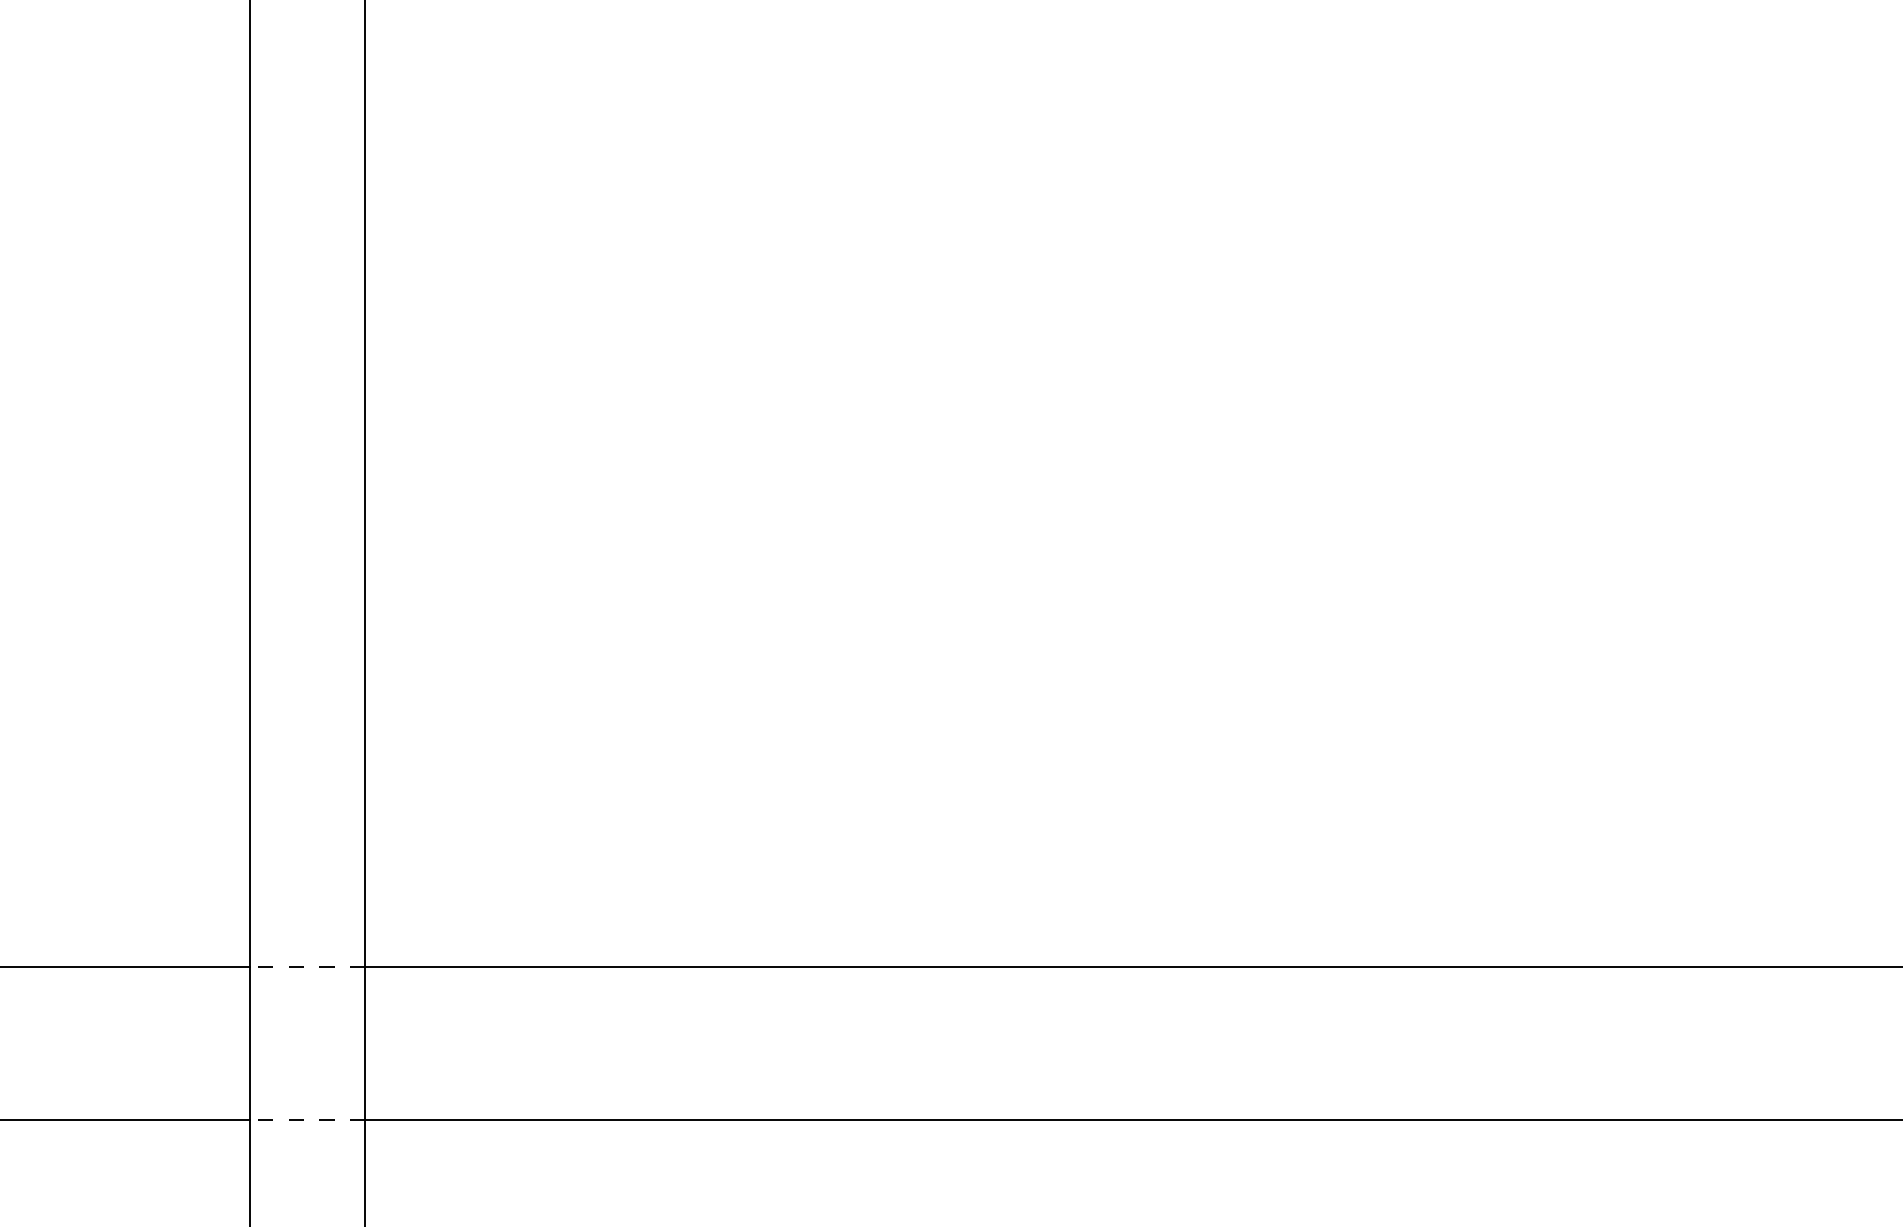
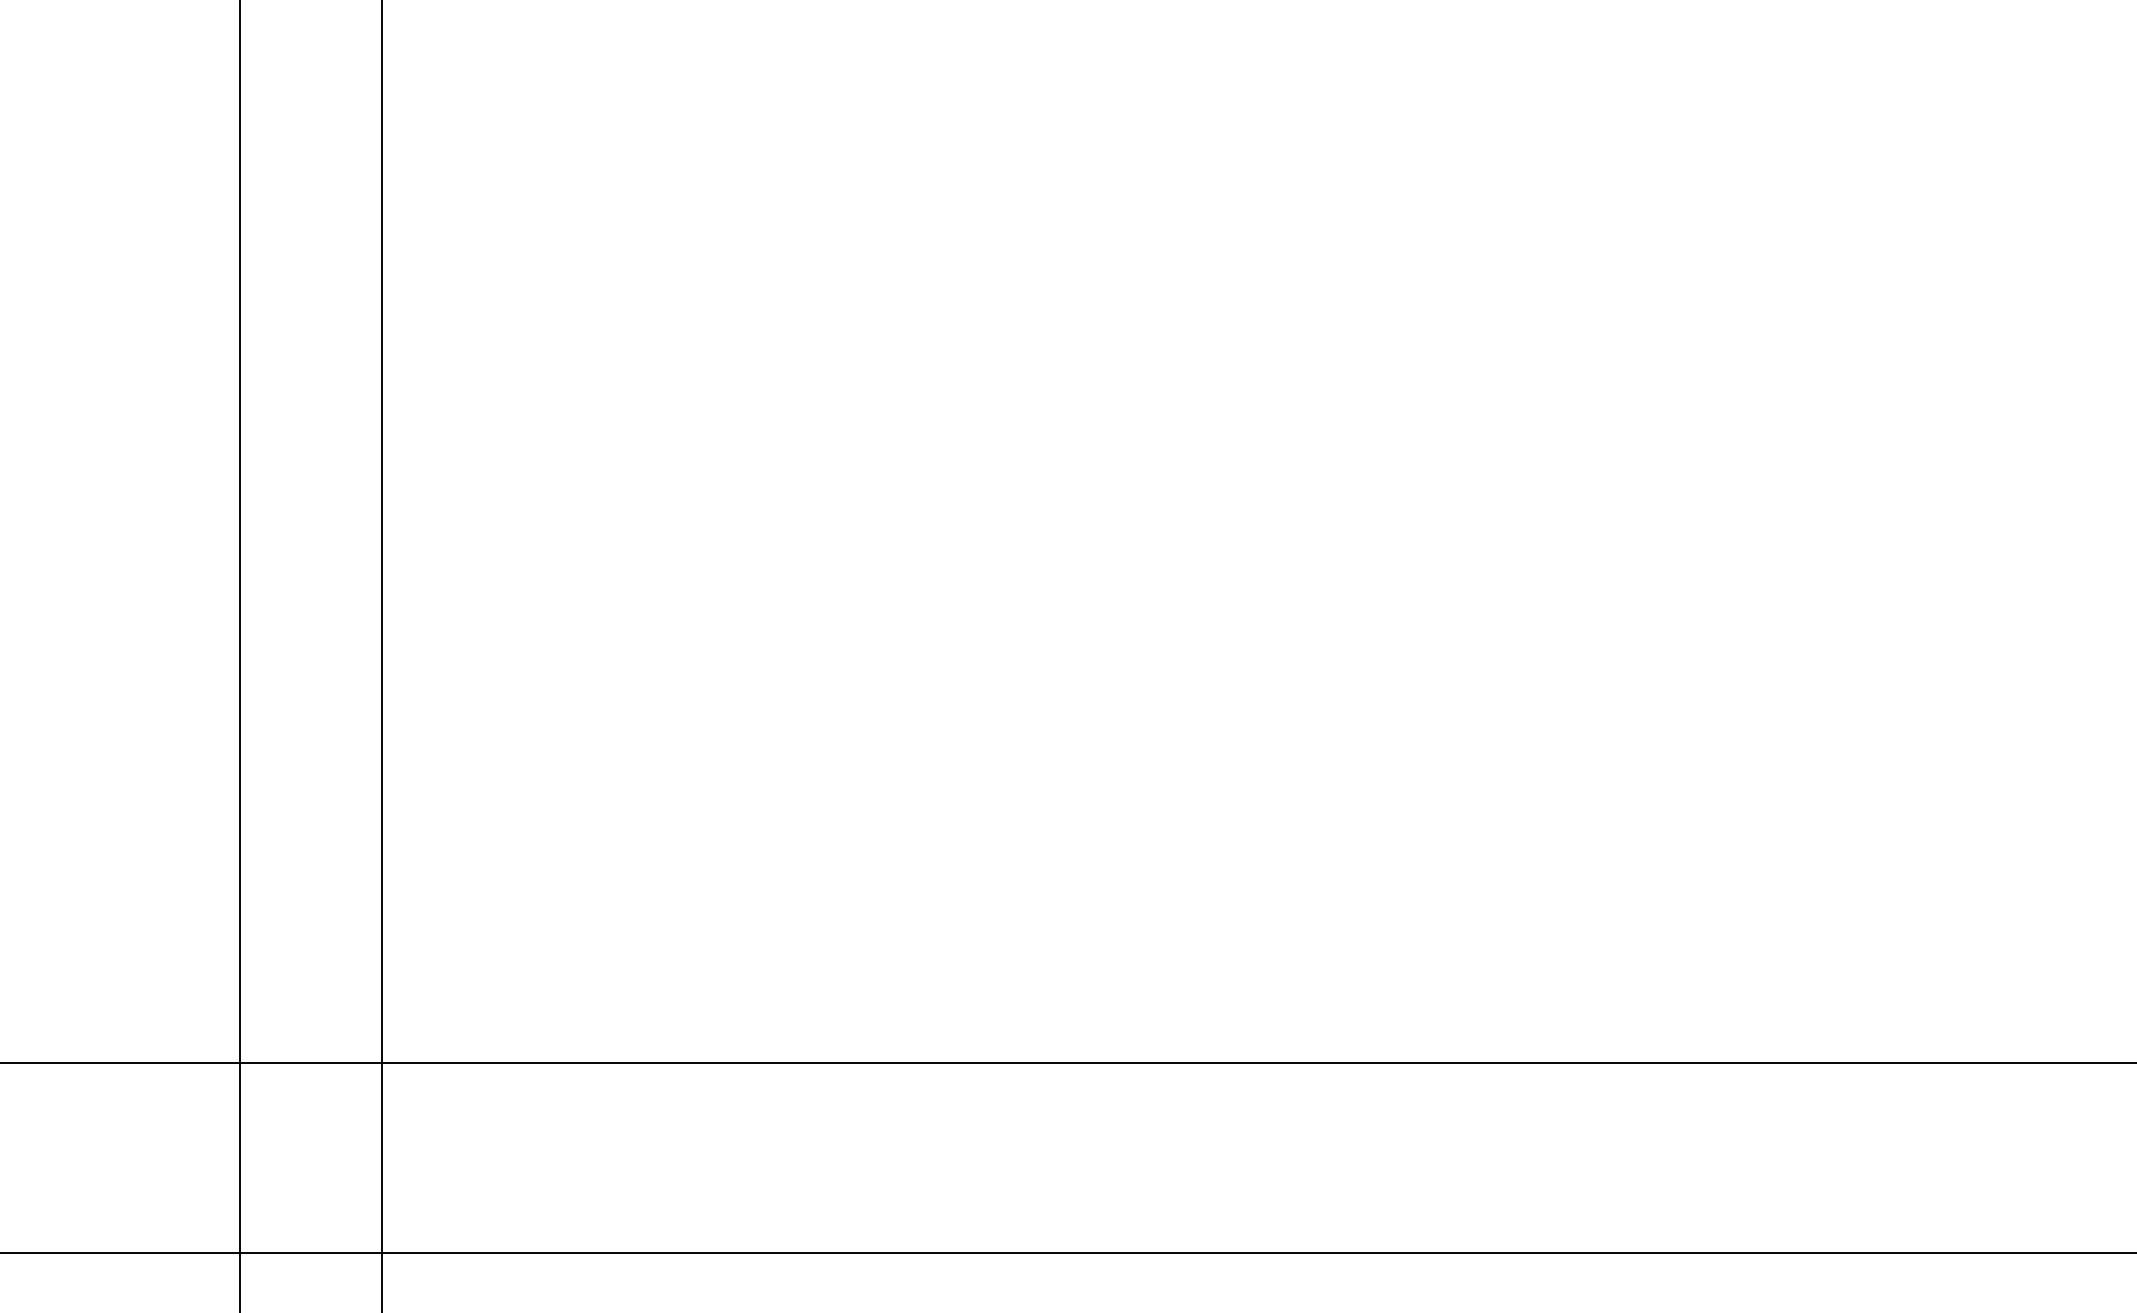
line: (307, 967) -> (310, 1063), dashed -> solid
line: (307, 1120) -> (310, 1253), dashed -> solid

